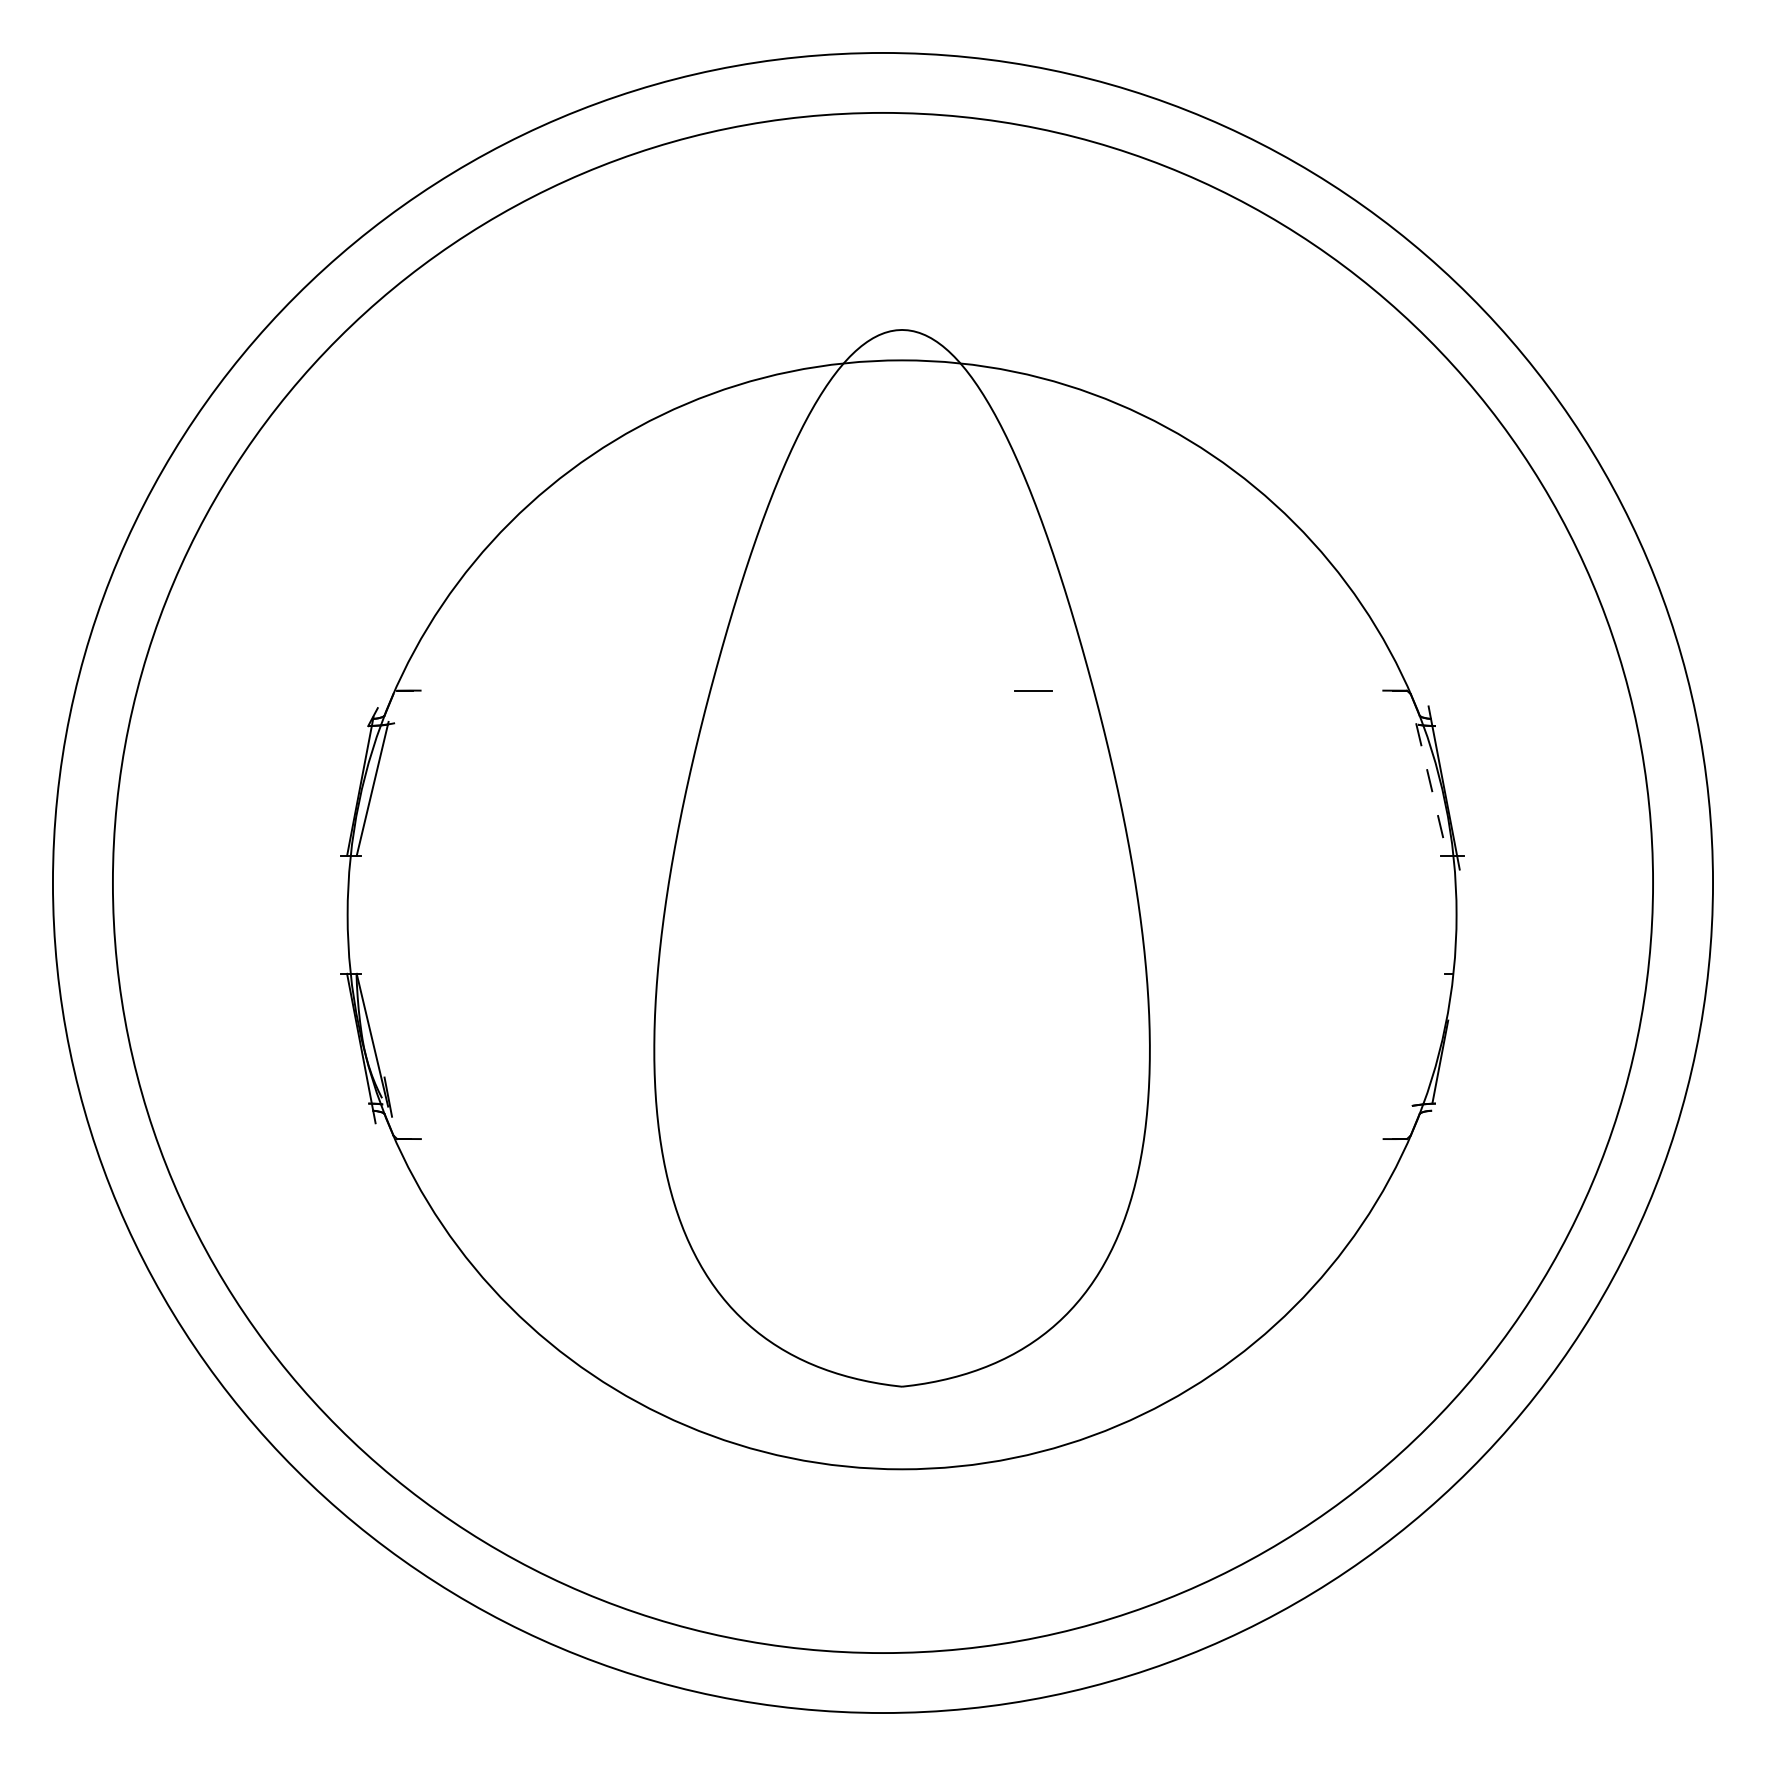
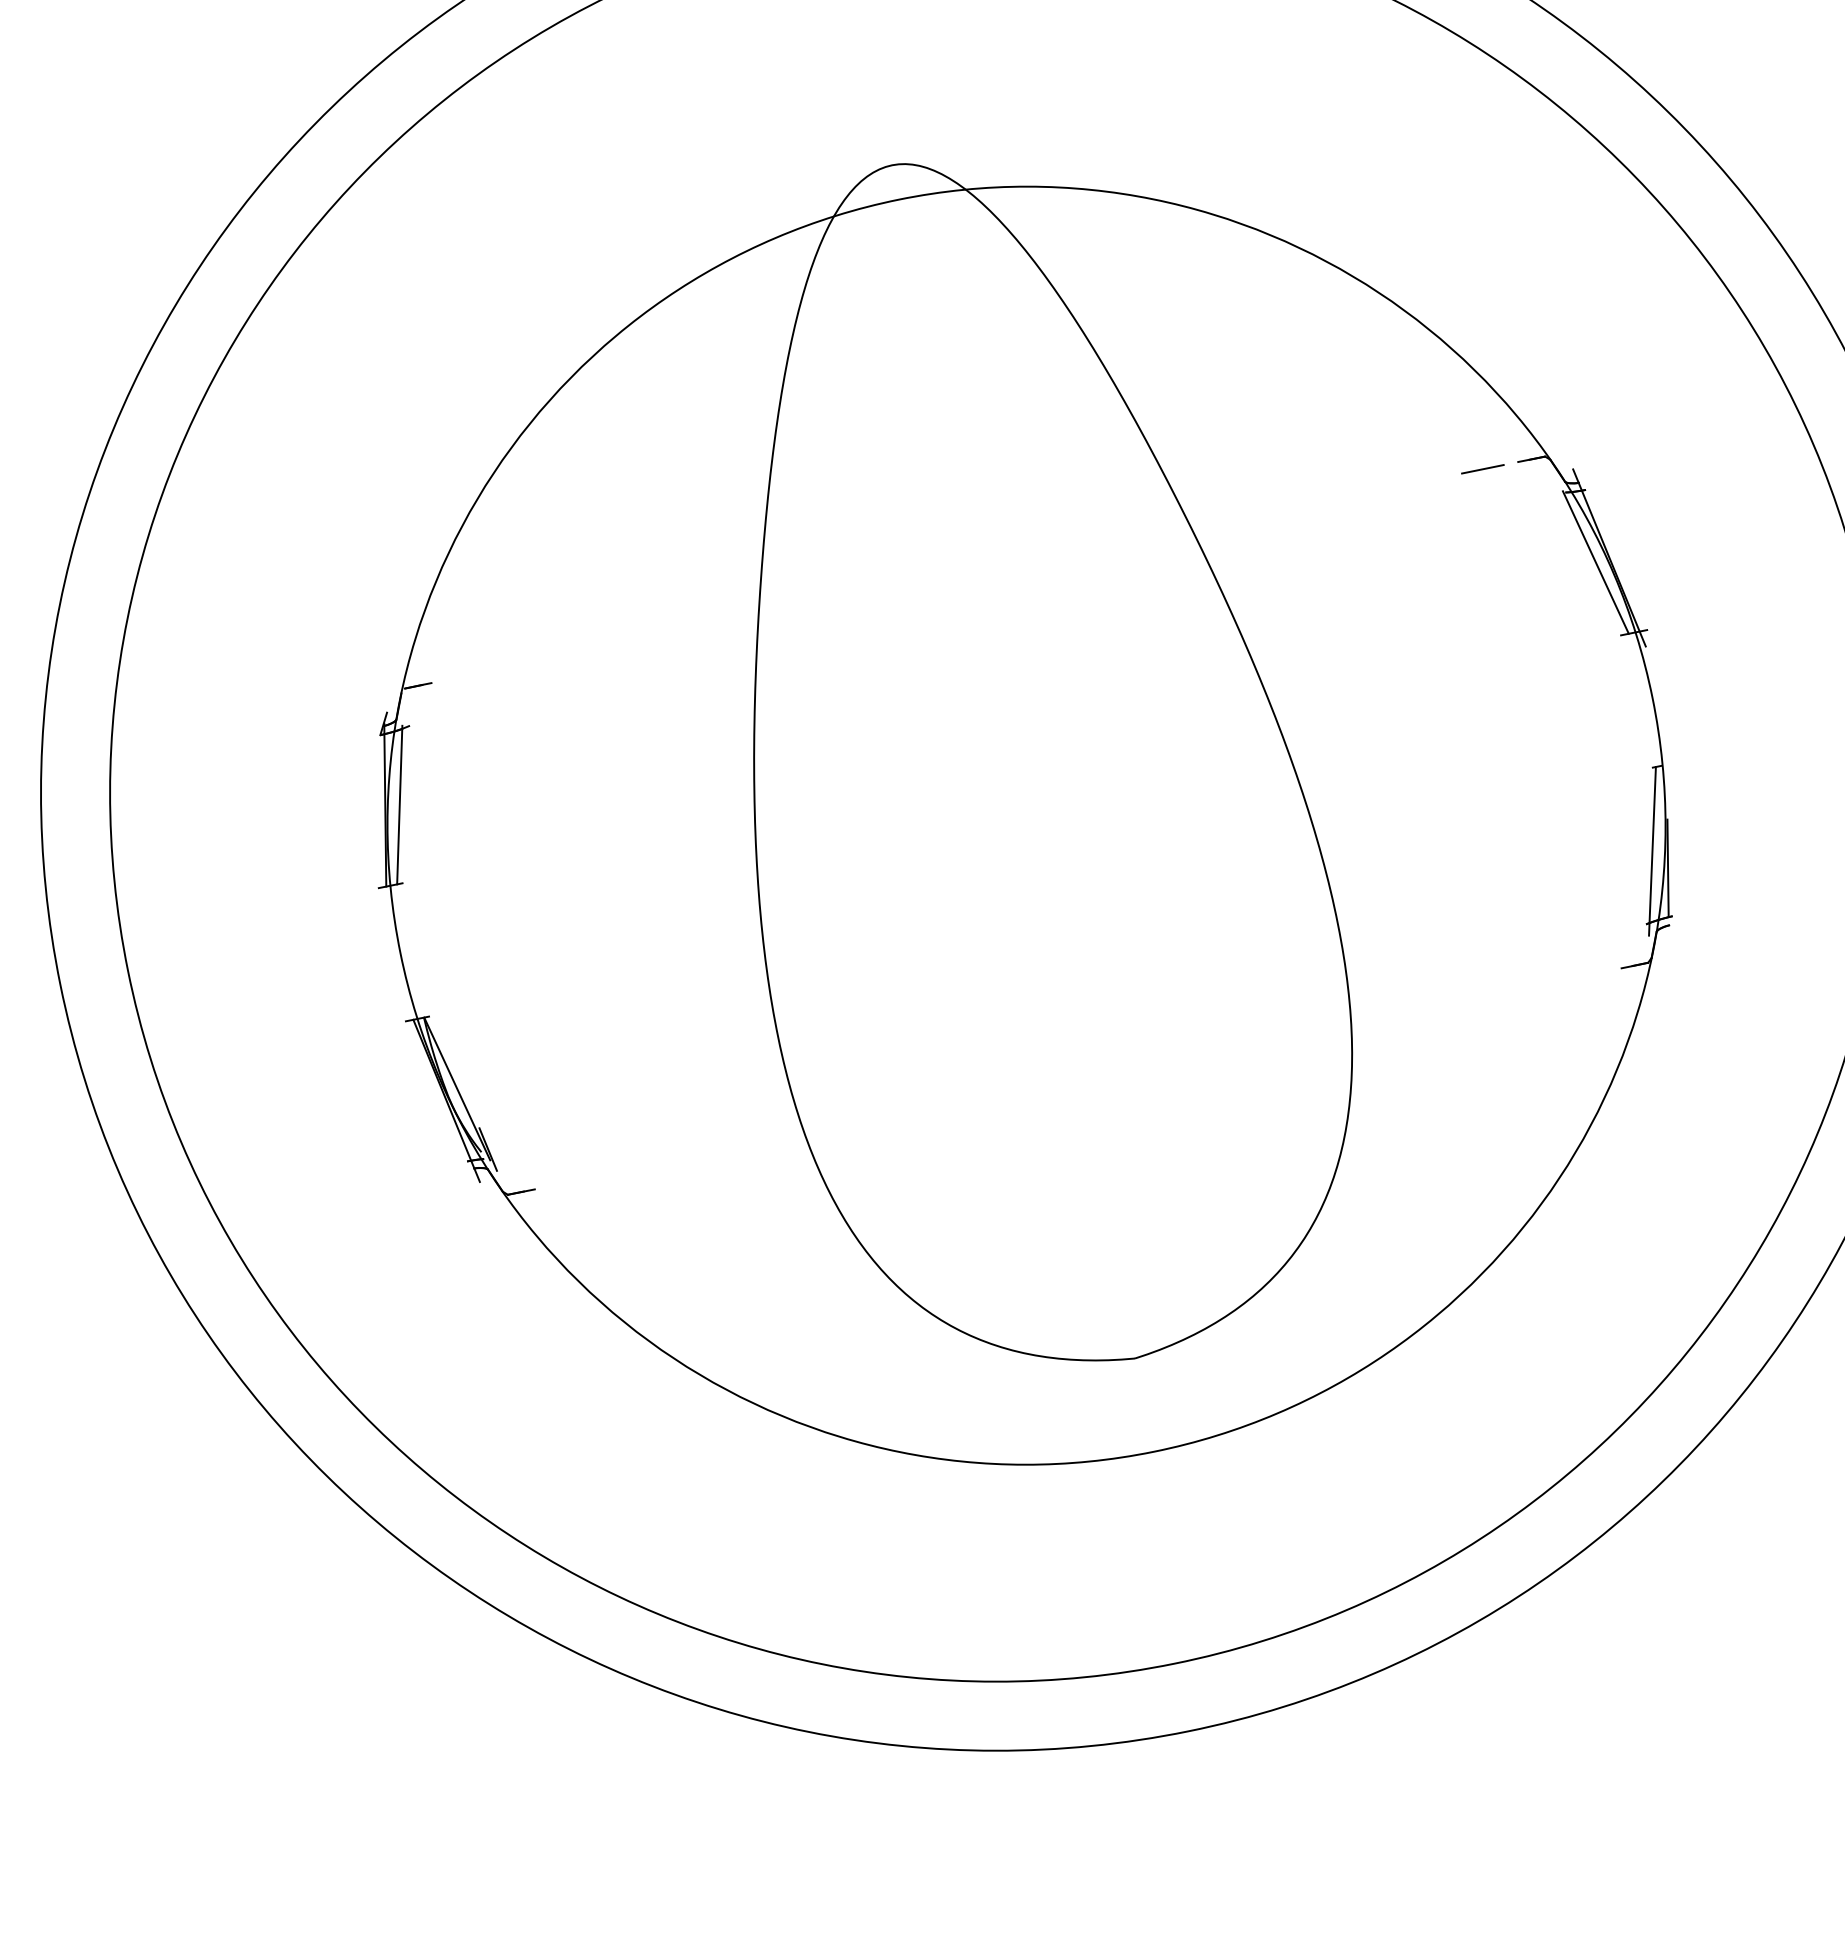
line: (1033, 690) -> (1482, 469), moved
line: (1431, 790) -> (1595, 563), dashed -> solid
line: (1429, 1044) -> (1651, 850), added

